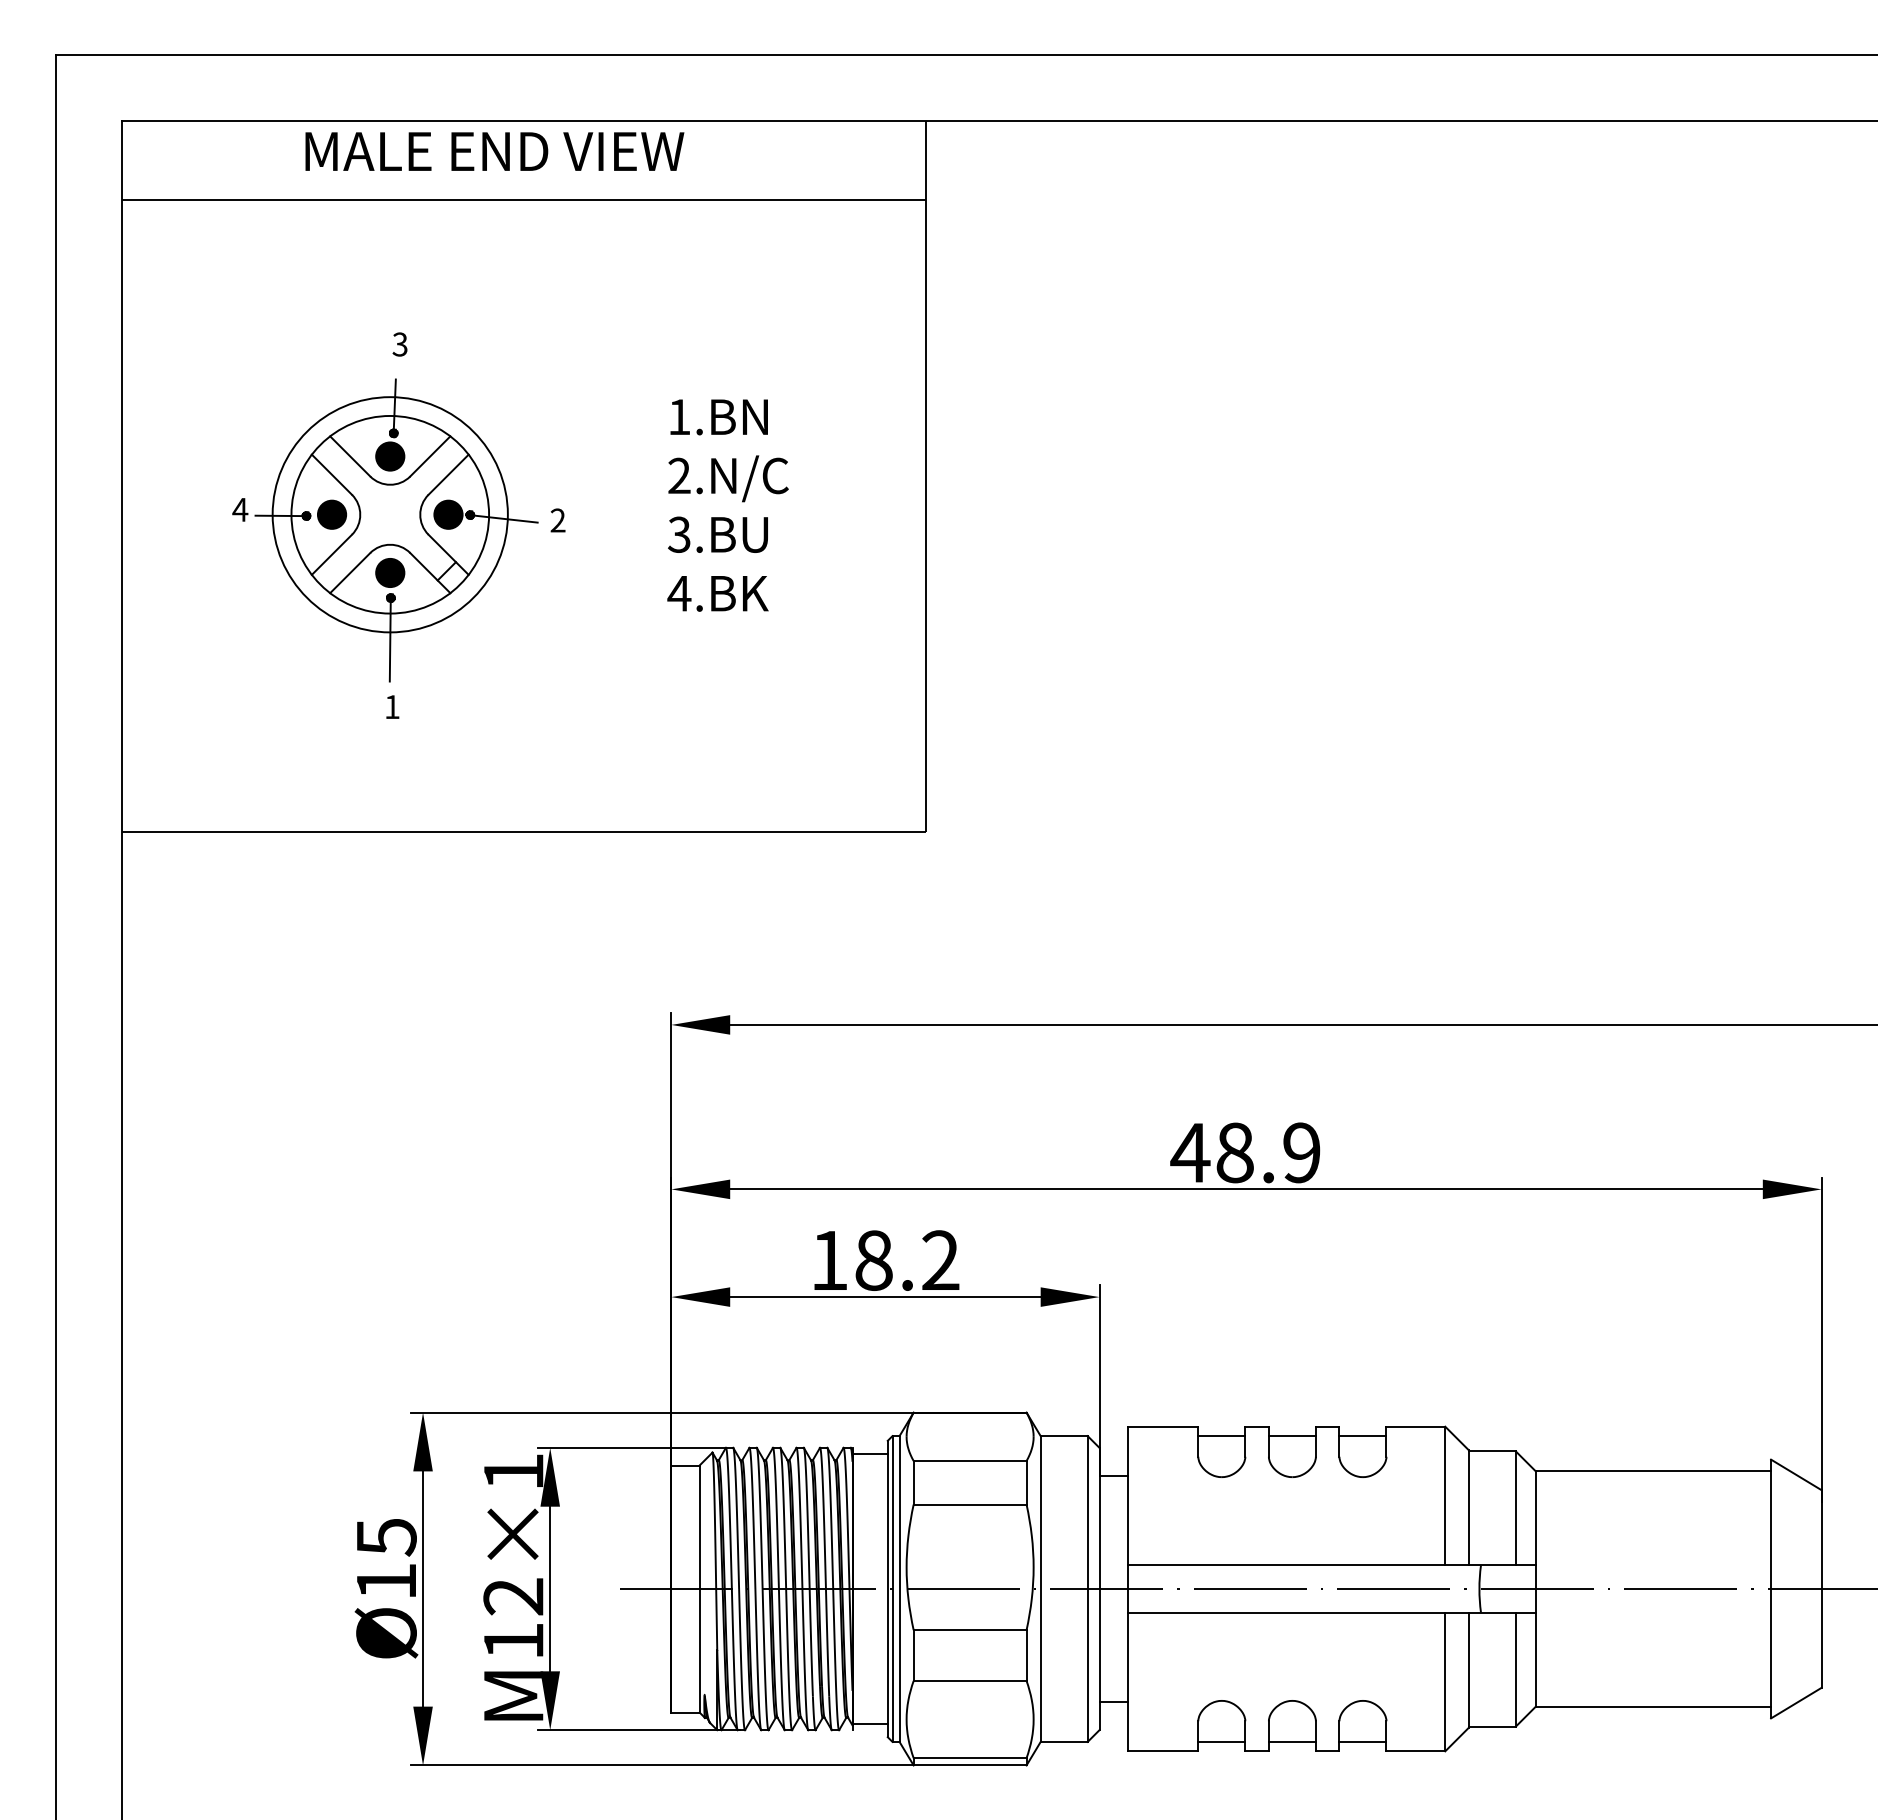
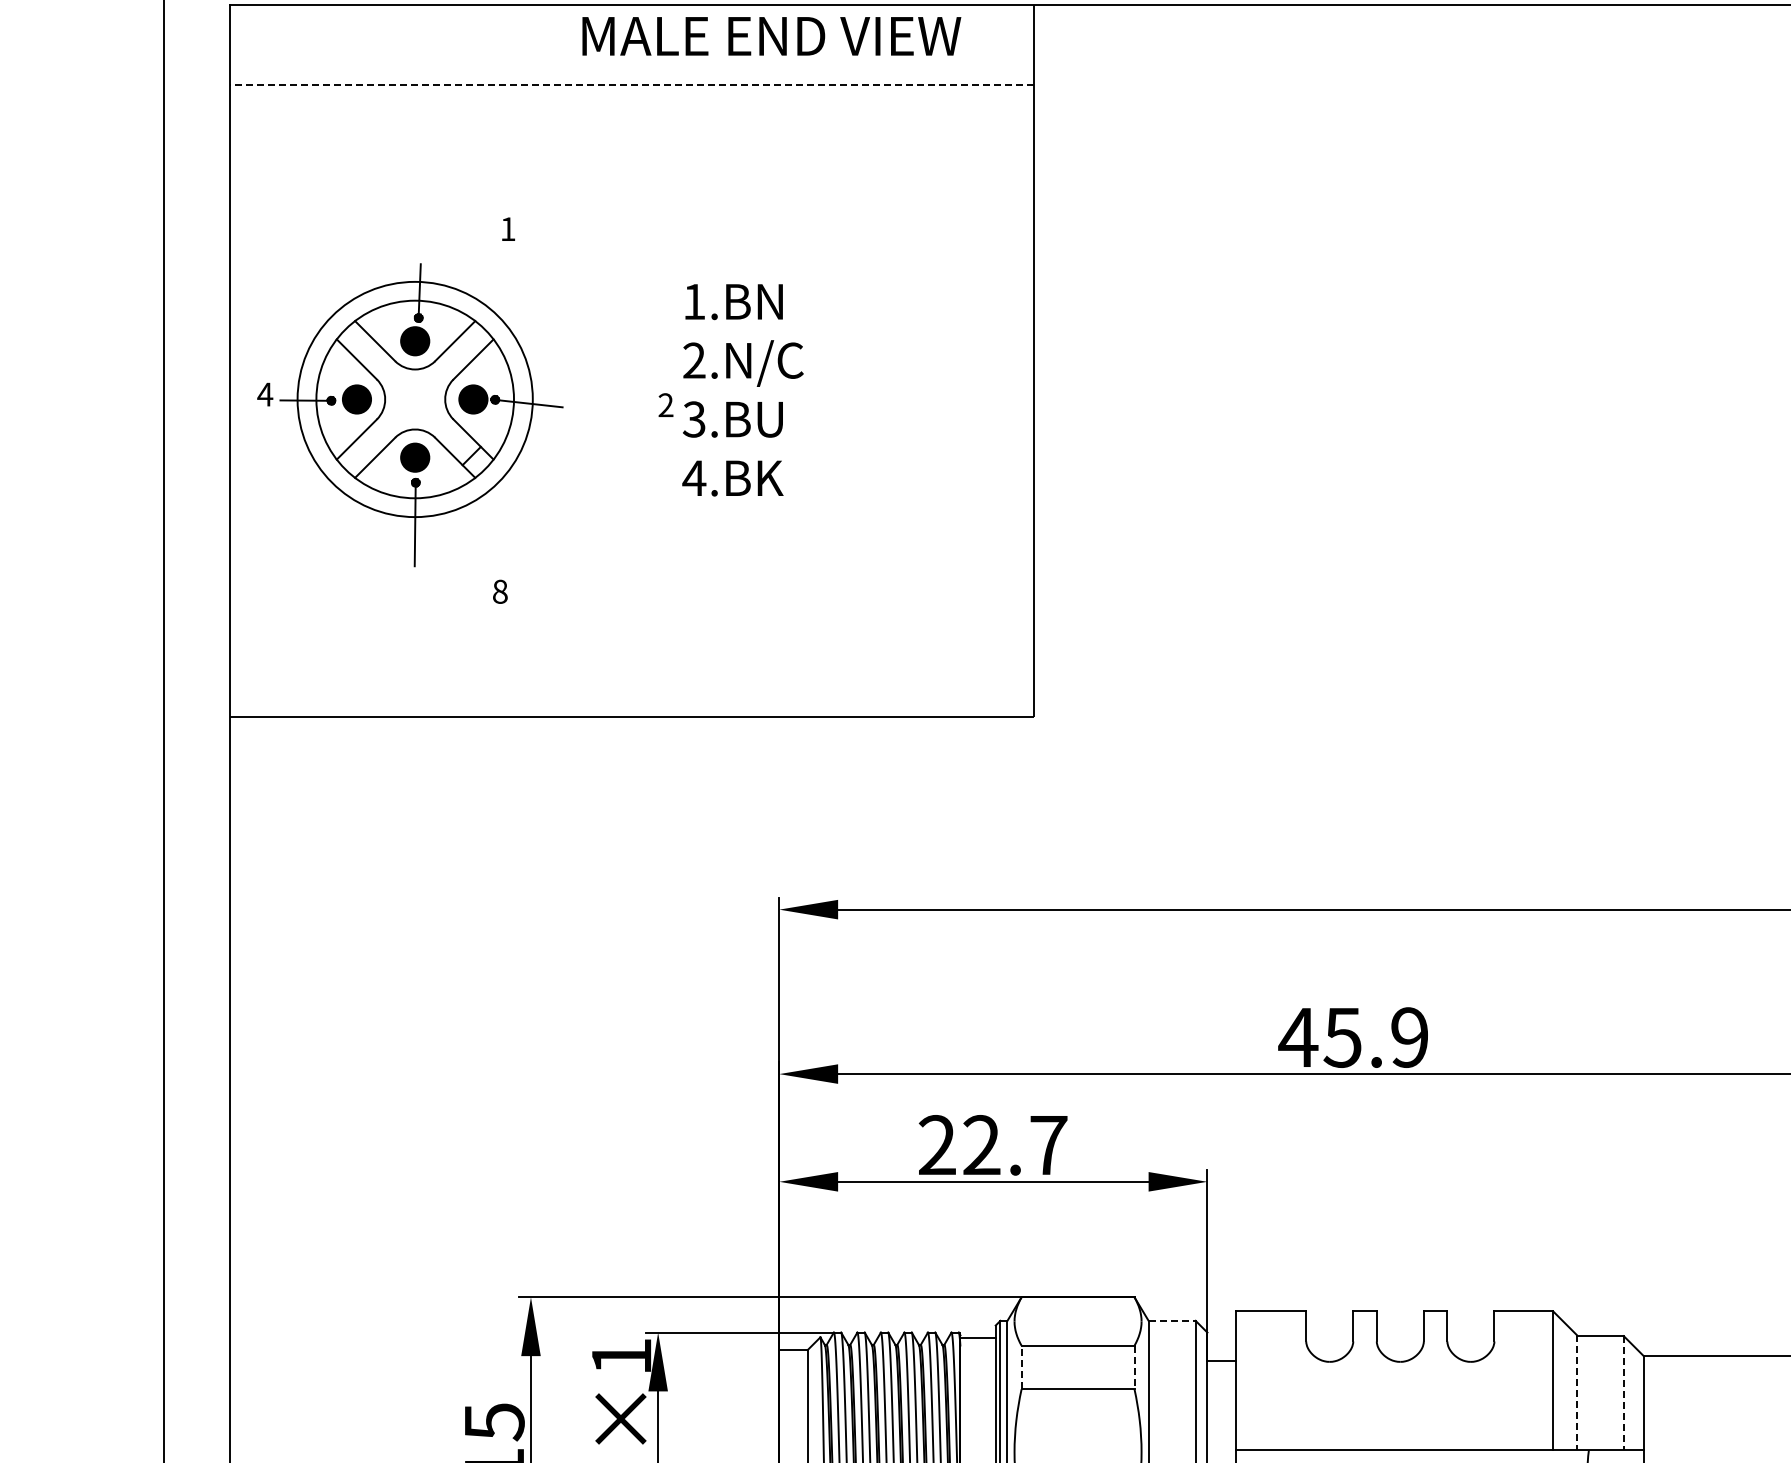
text: (494, 151) -> (771, 36), moved
line: (524, 200) -> (632, 85), solid -> dashed
text: (399, 344) -> (507, 229), 3 -> 1
text: (727, 505) -> (742, 390), moved
part: (385, 530) -> (410, 415), moved
text: (392, 707) -> (500, 592), 1 -> 8
text: (1234, 1152) -> (1342, 1037), 48.9 -> 45.9
text: (885, 1260) -> (993, 1145), 18.2 -> 22.7
line: (1064, 1436) -> (1172, 1321), solid -> dashed
line: (1221, 1436) -> (1329, 1321), removed
line: (1291, 1436) -> (1399, 1321), removed
line: (1362, 1436) -> (1470, 1321), removed
line: (913, 1482) -> (1021, 1367), solid -> dashed
line: (1026, 1482) -> (1134, 1367), solid -> dashed
line: (1468, 1507) -> (1576, 1392), solid -> dashed
line: (1515, 1508) -> (1623, 1393), solid -> dashed

